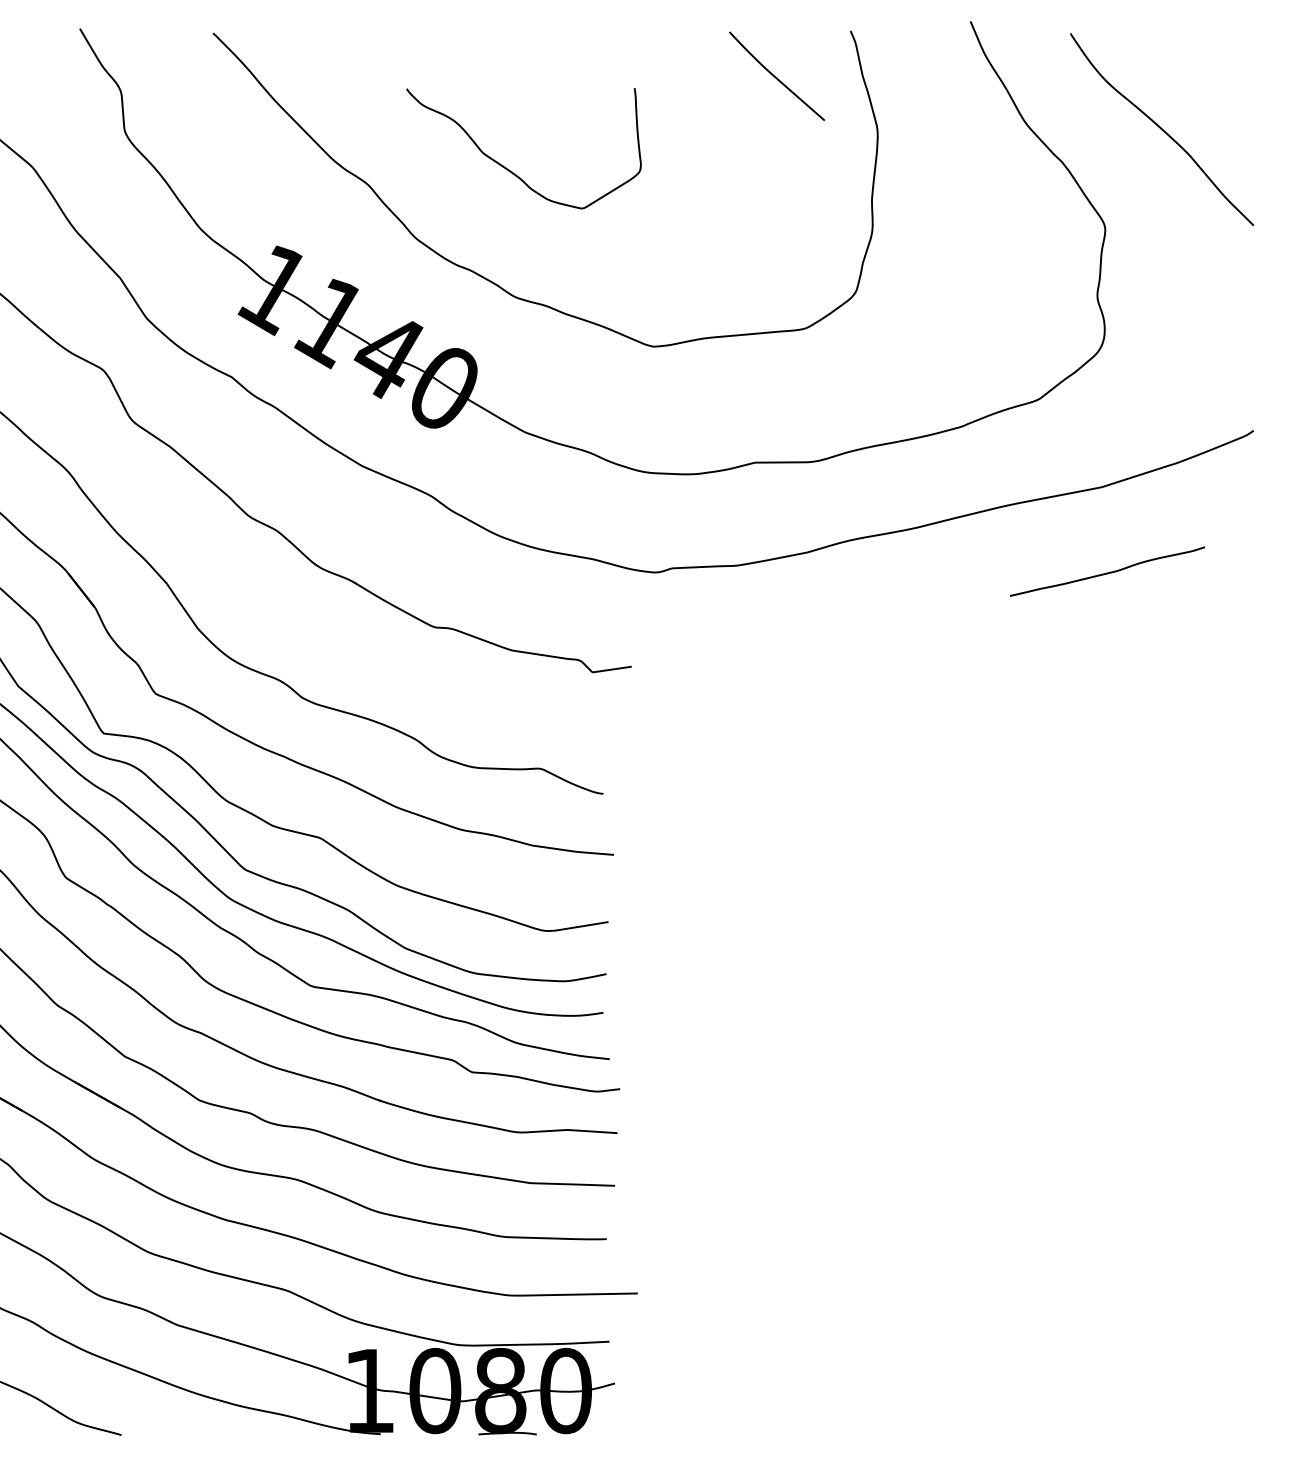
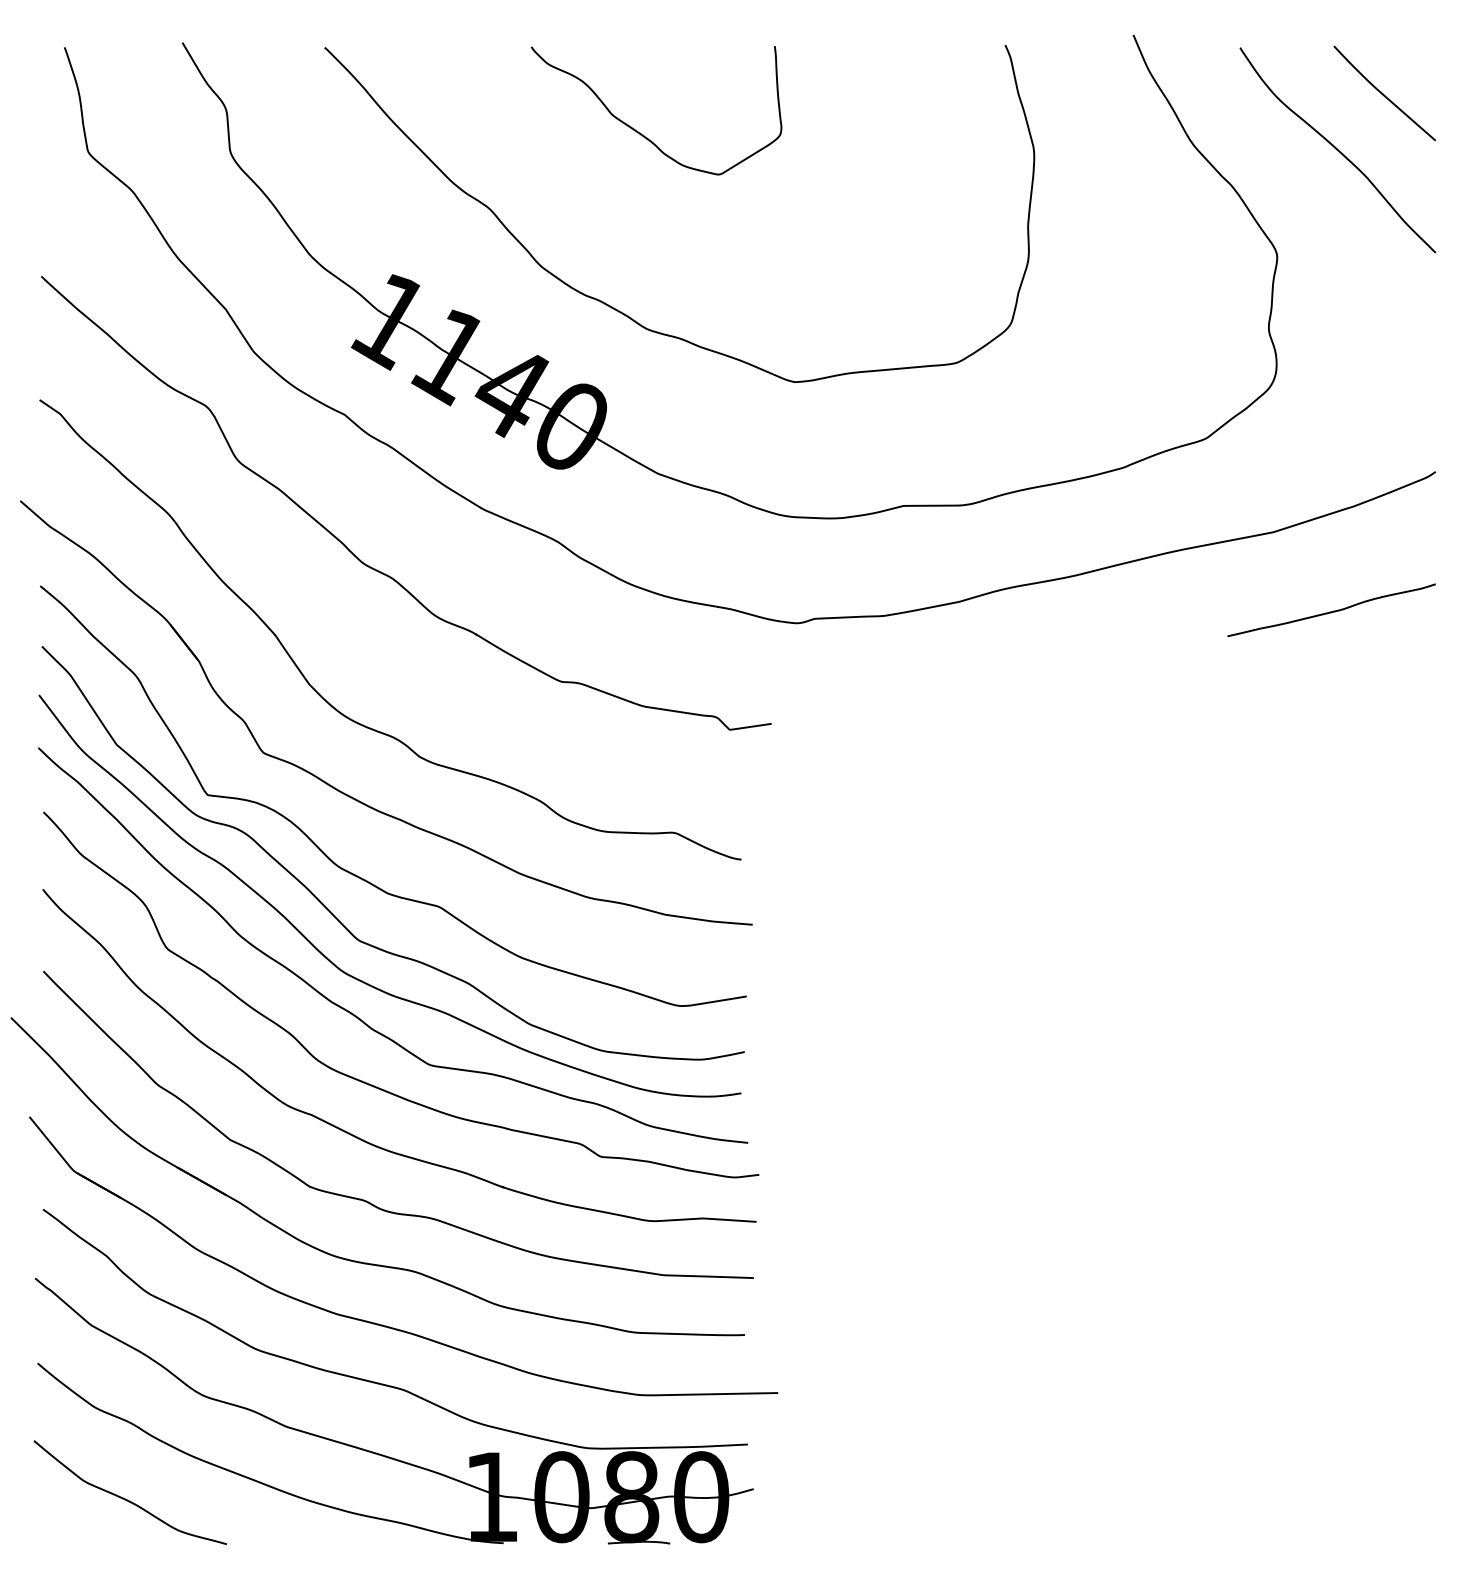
curve: (775, 76) -> (1383, 93), moved
curve: (508, 169) -> (640, 132), moved
curve: (1107, 572) -> (1331, 611), moved

